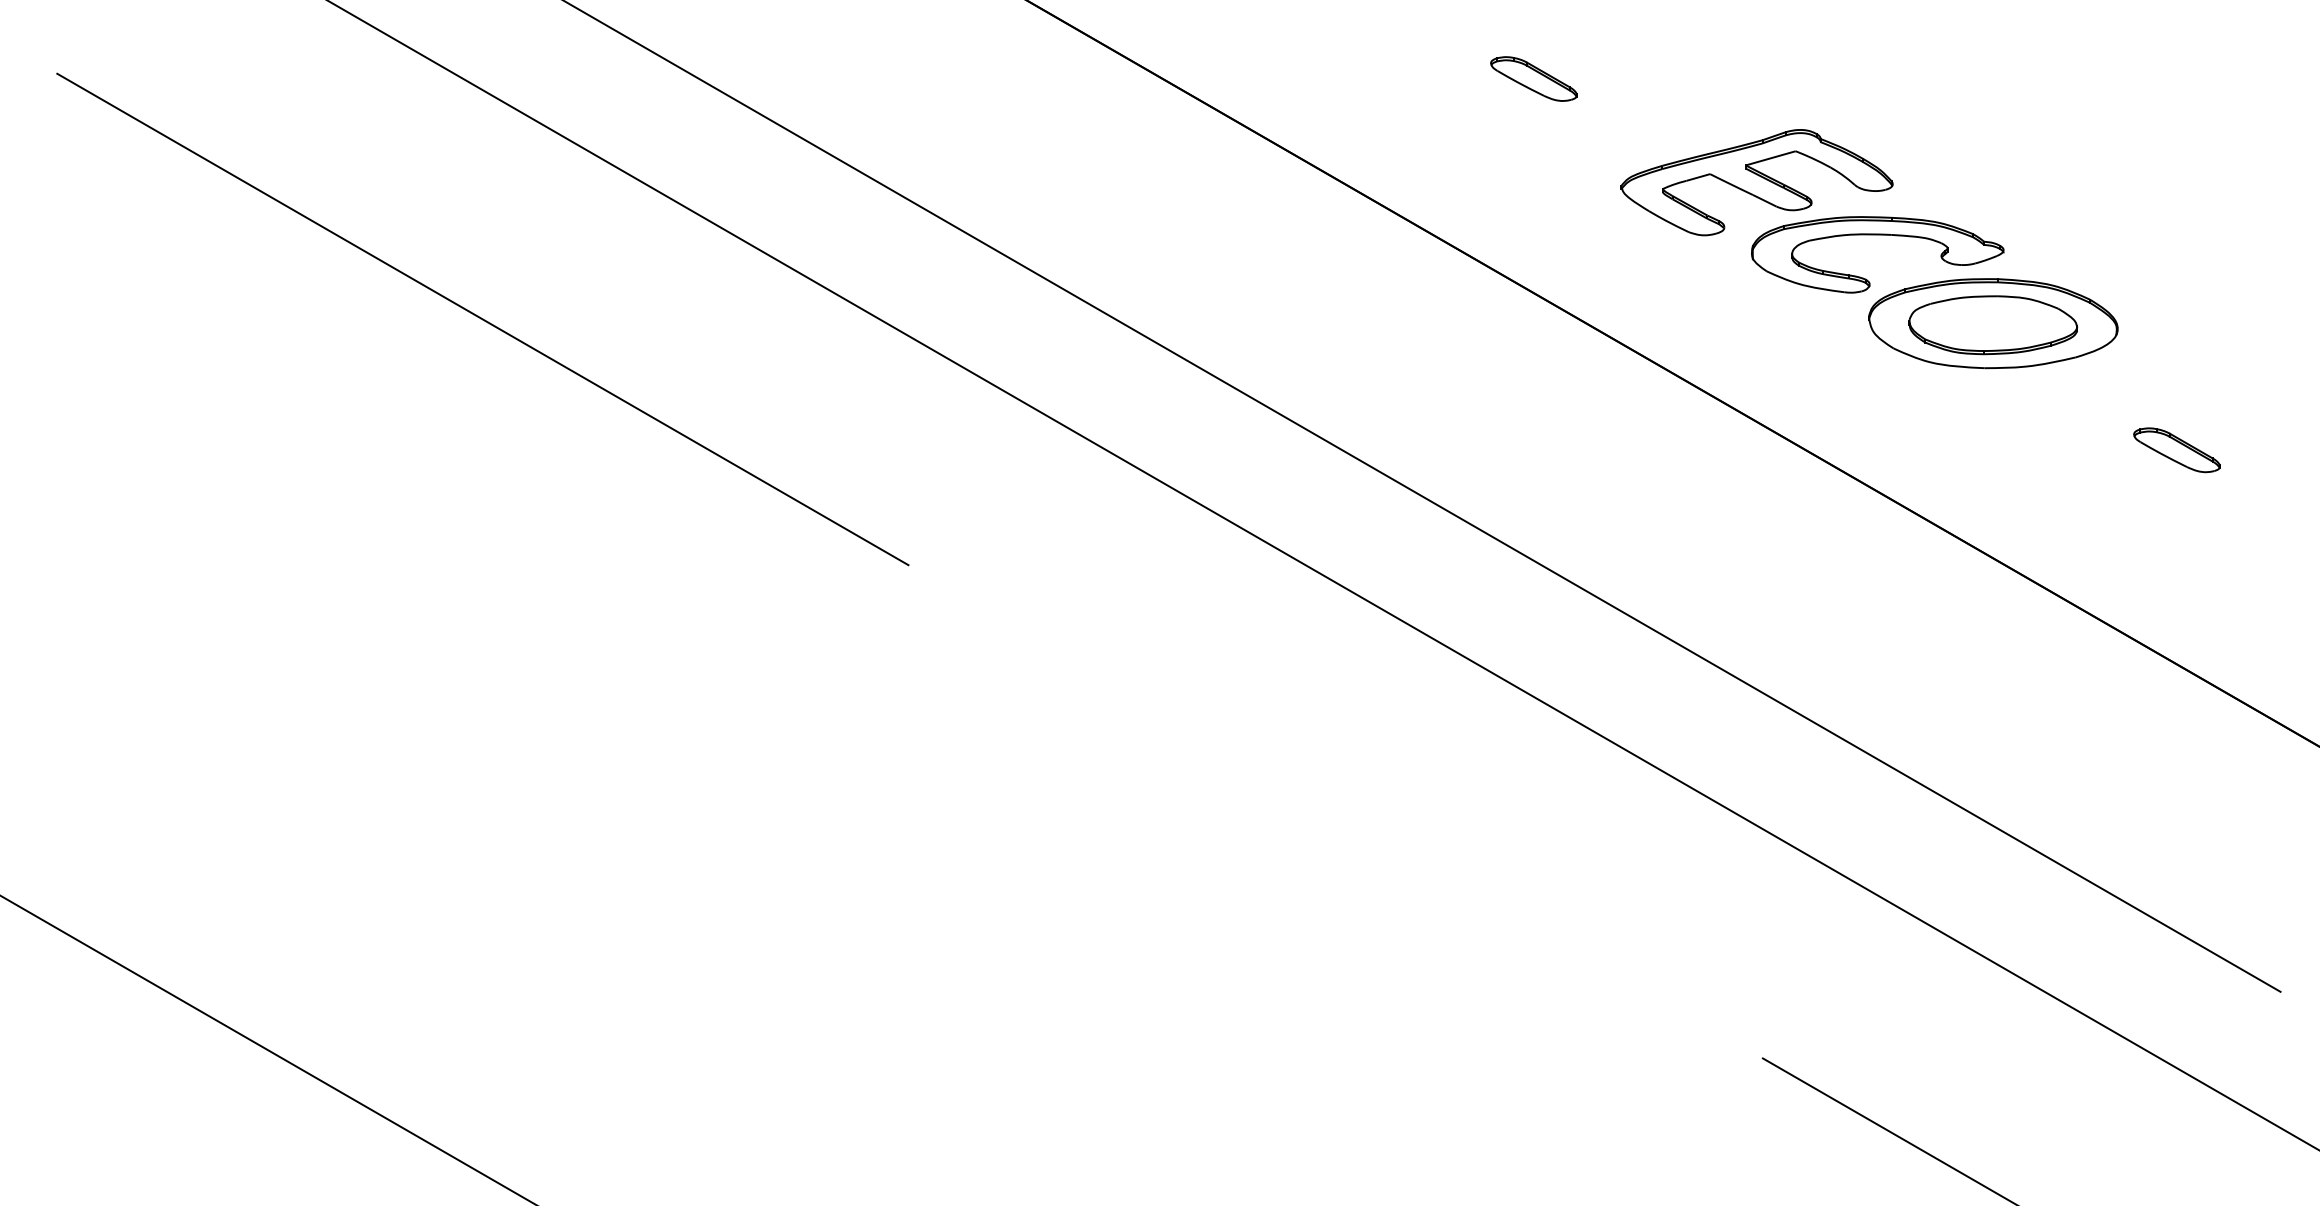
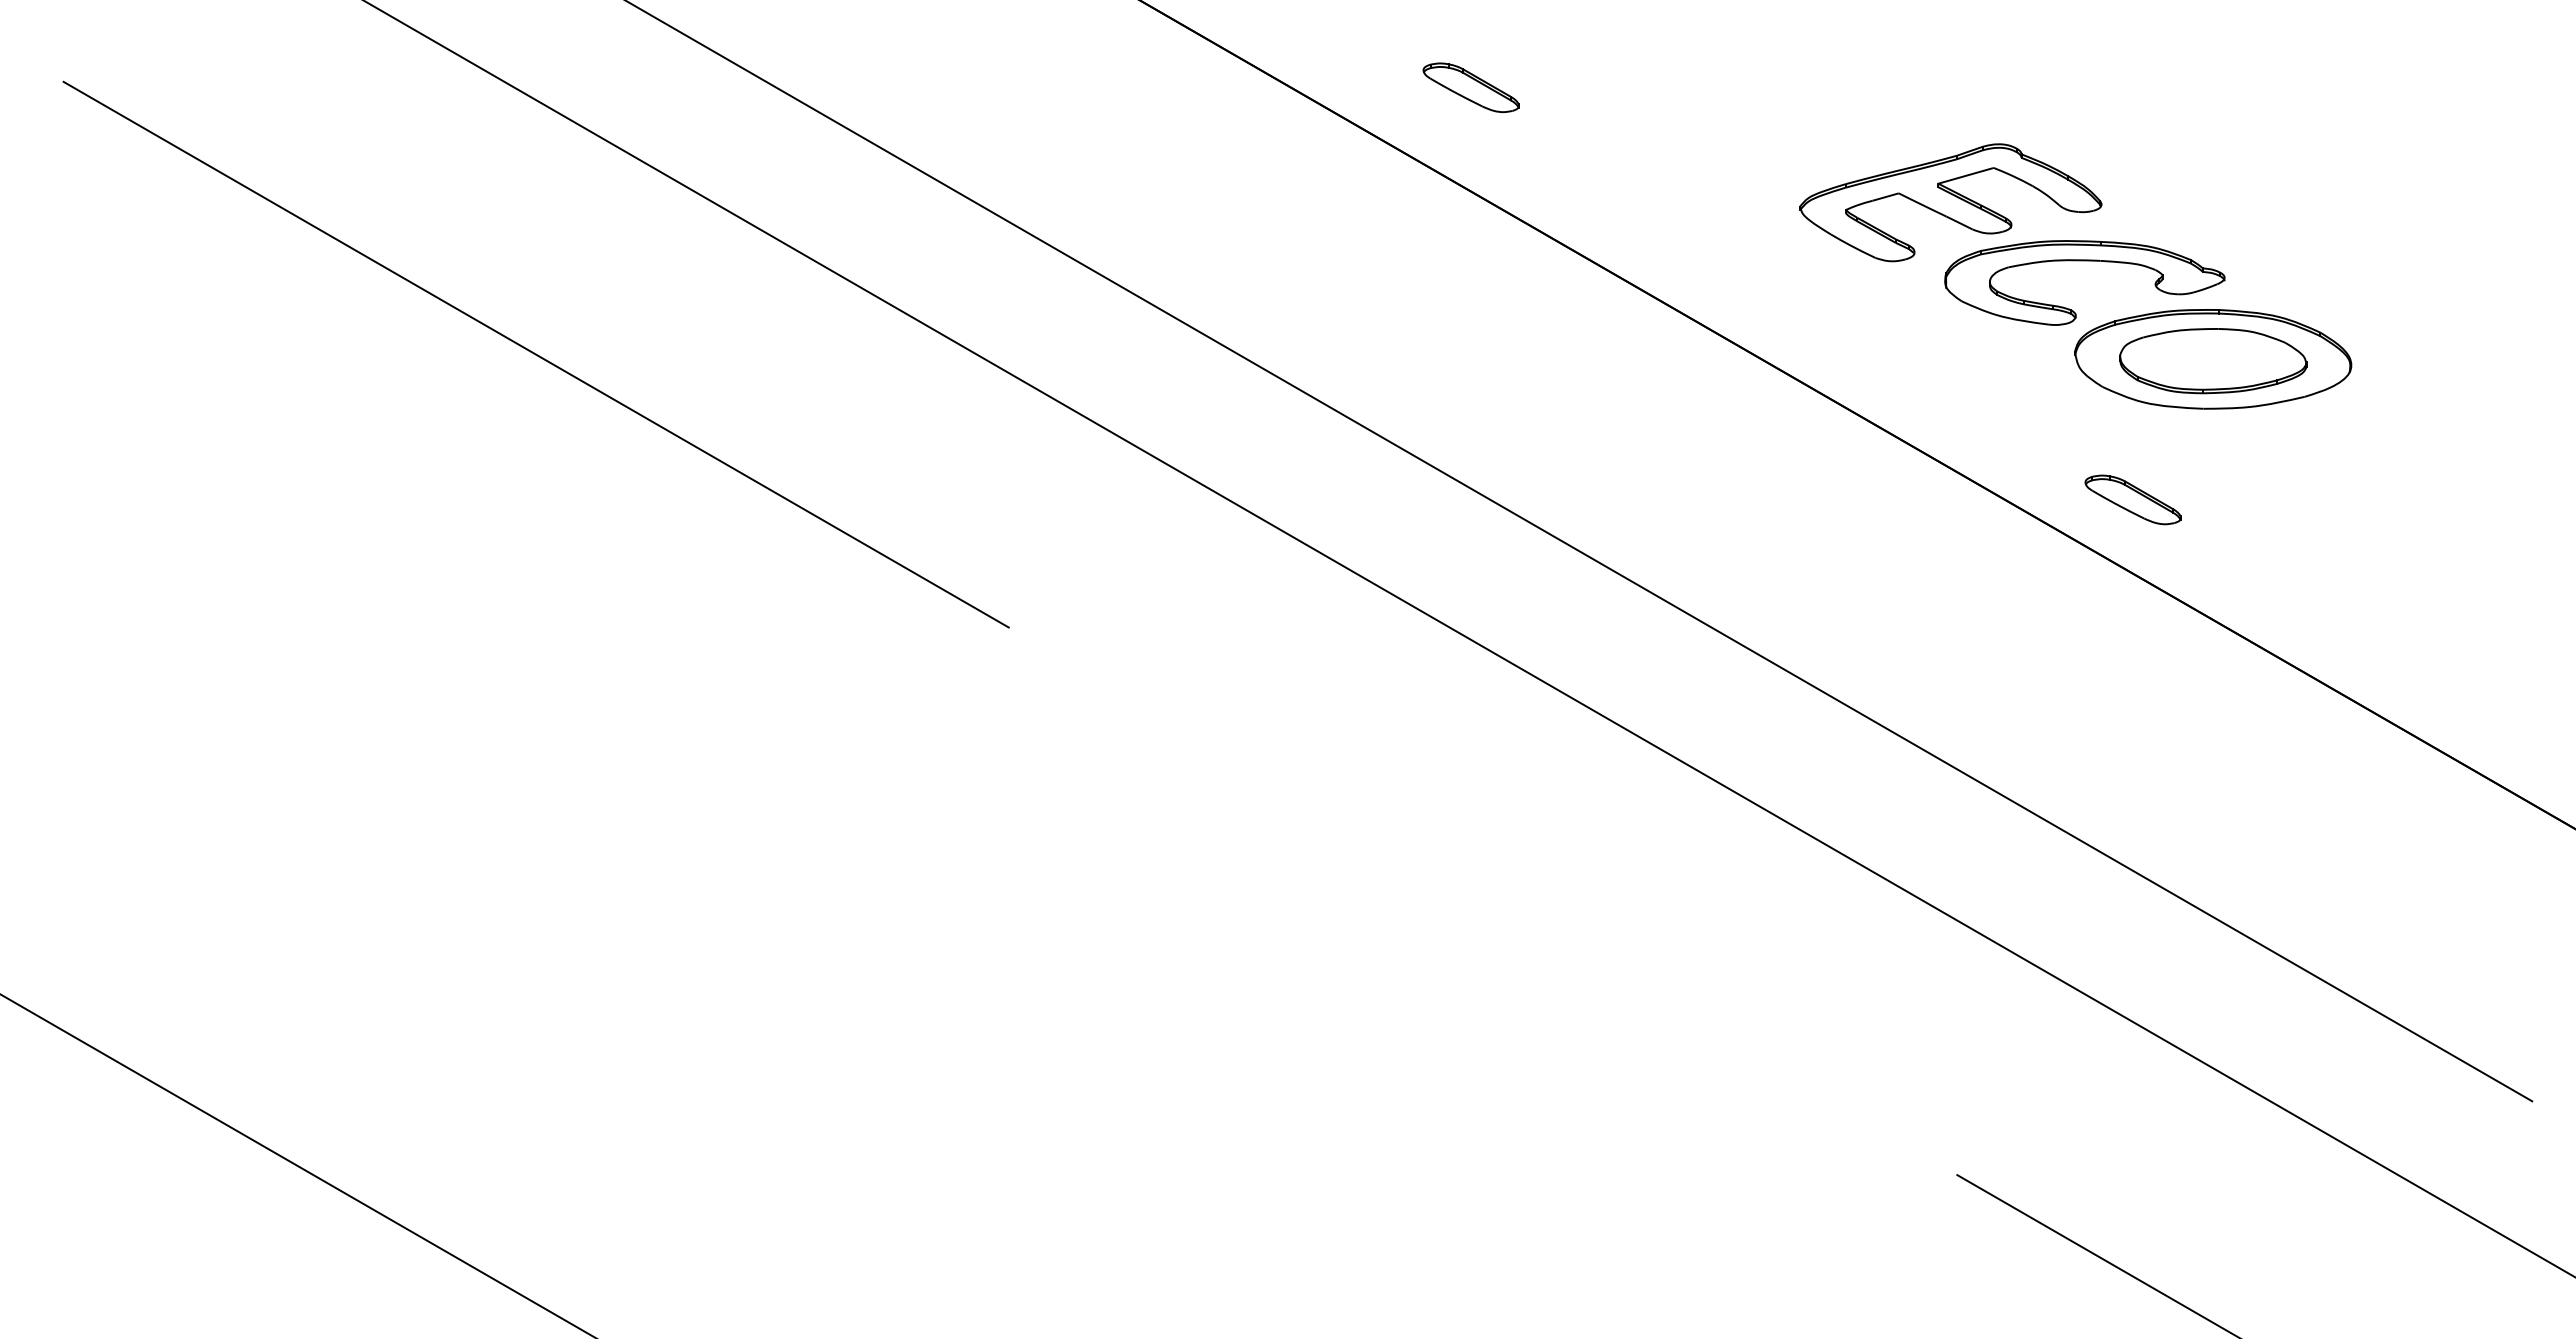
part: (1533, 78) -> (1470, 87), moved
part: (2176, 449) -> (2132, 499), moved

